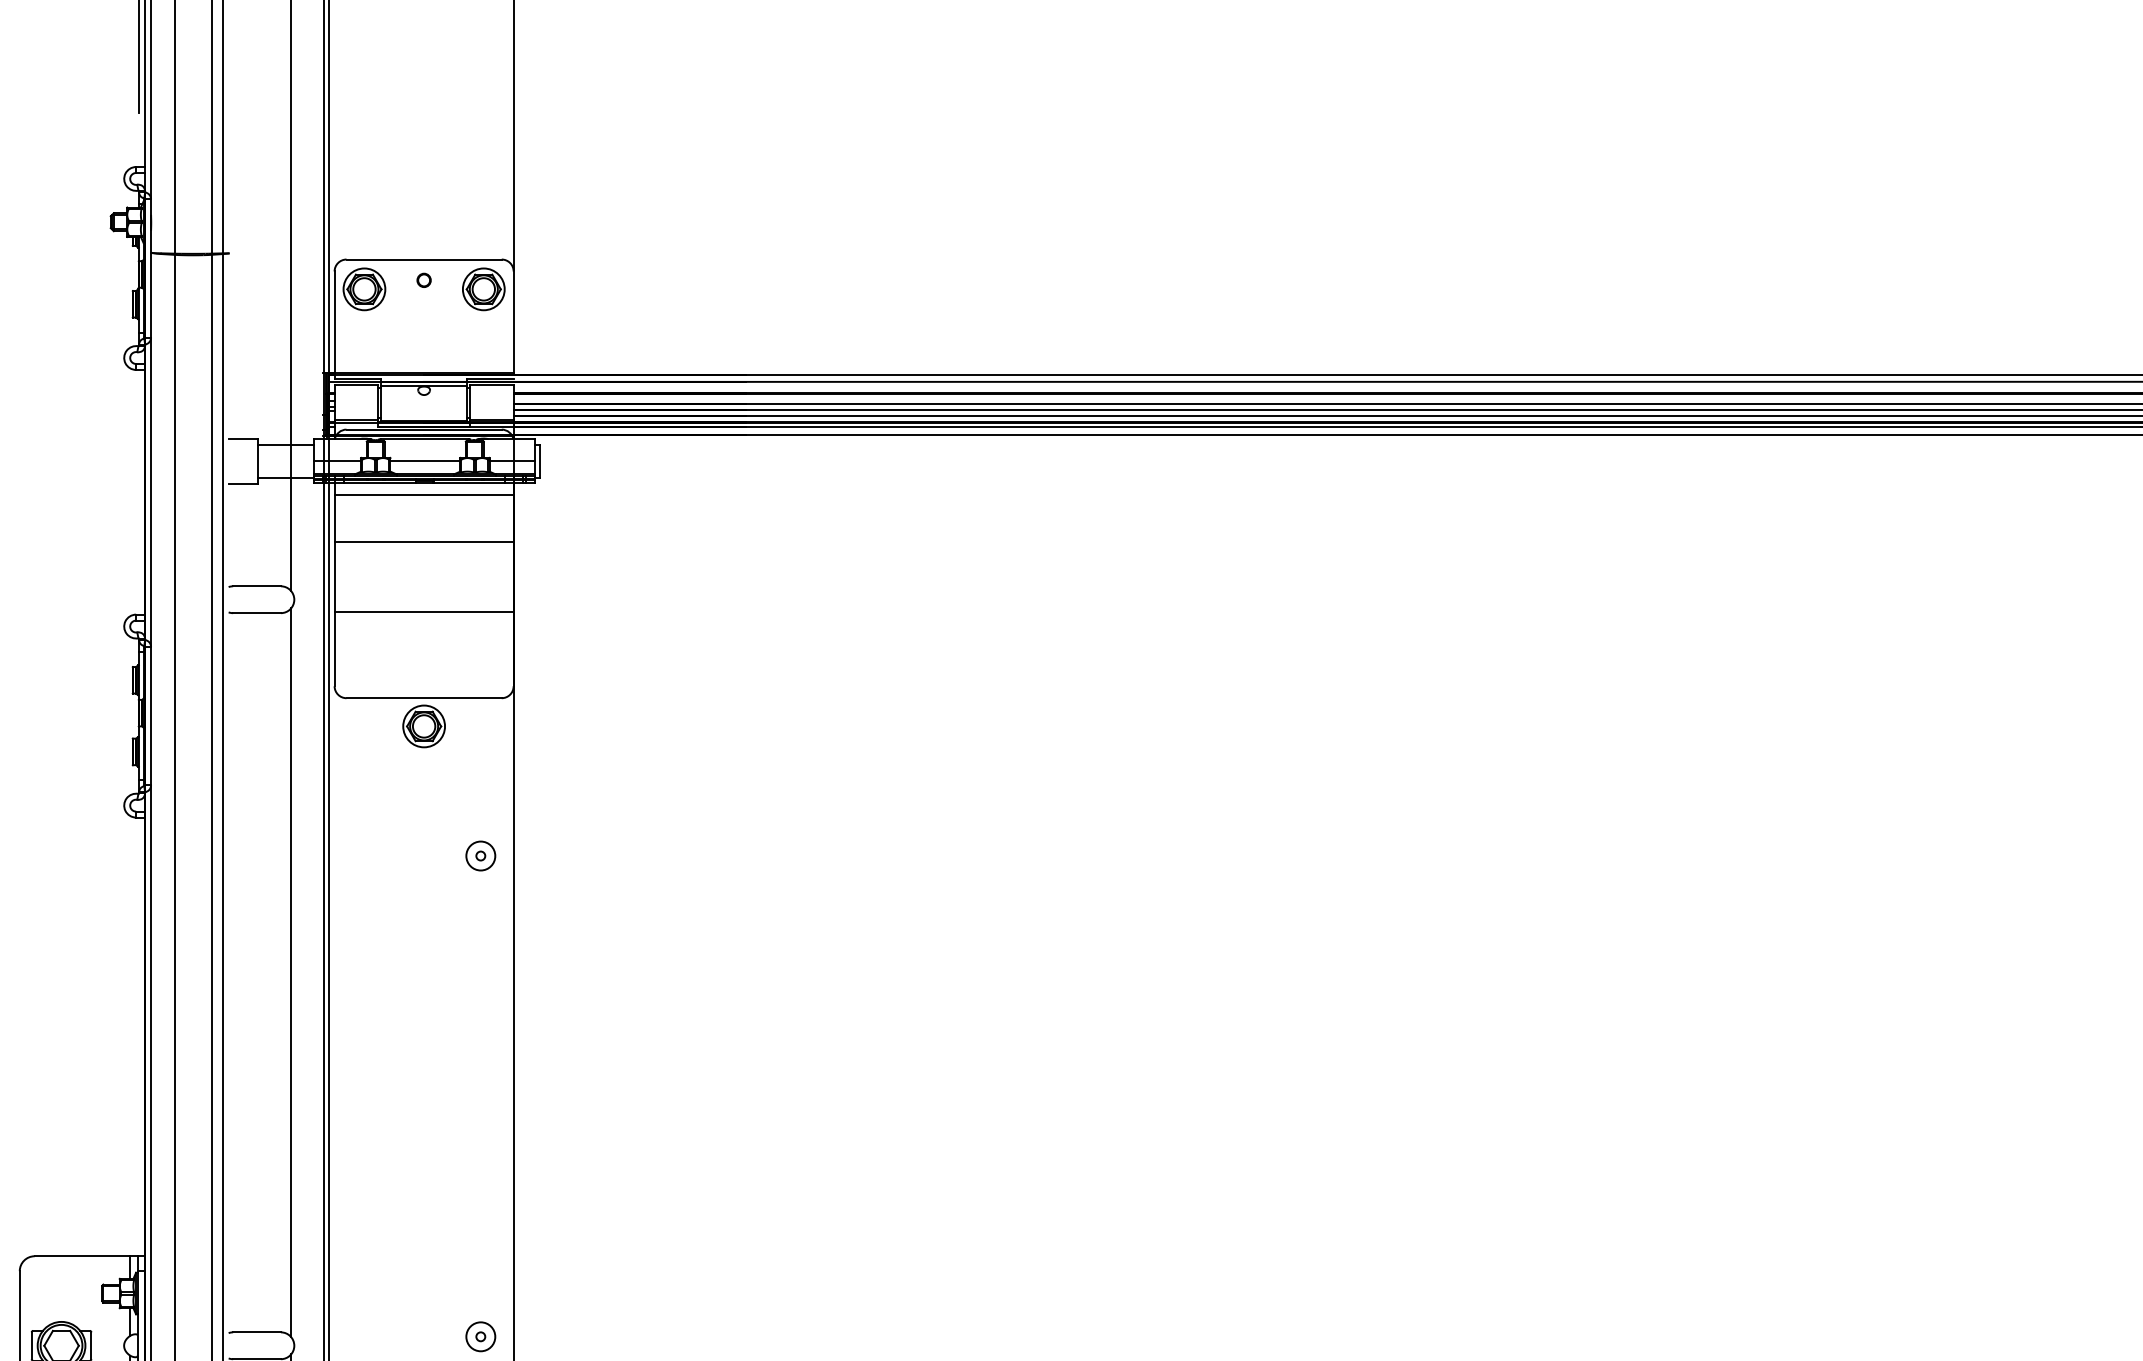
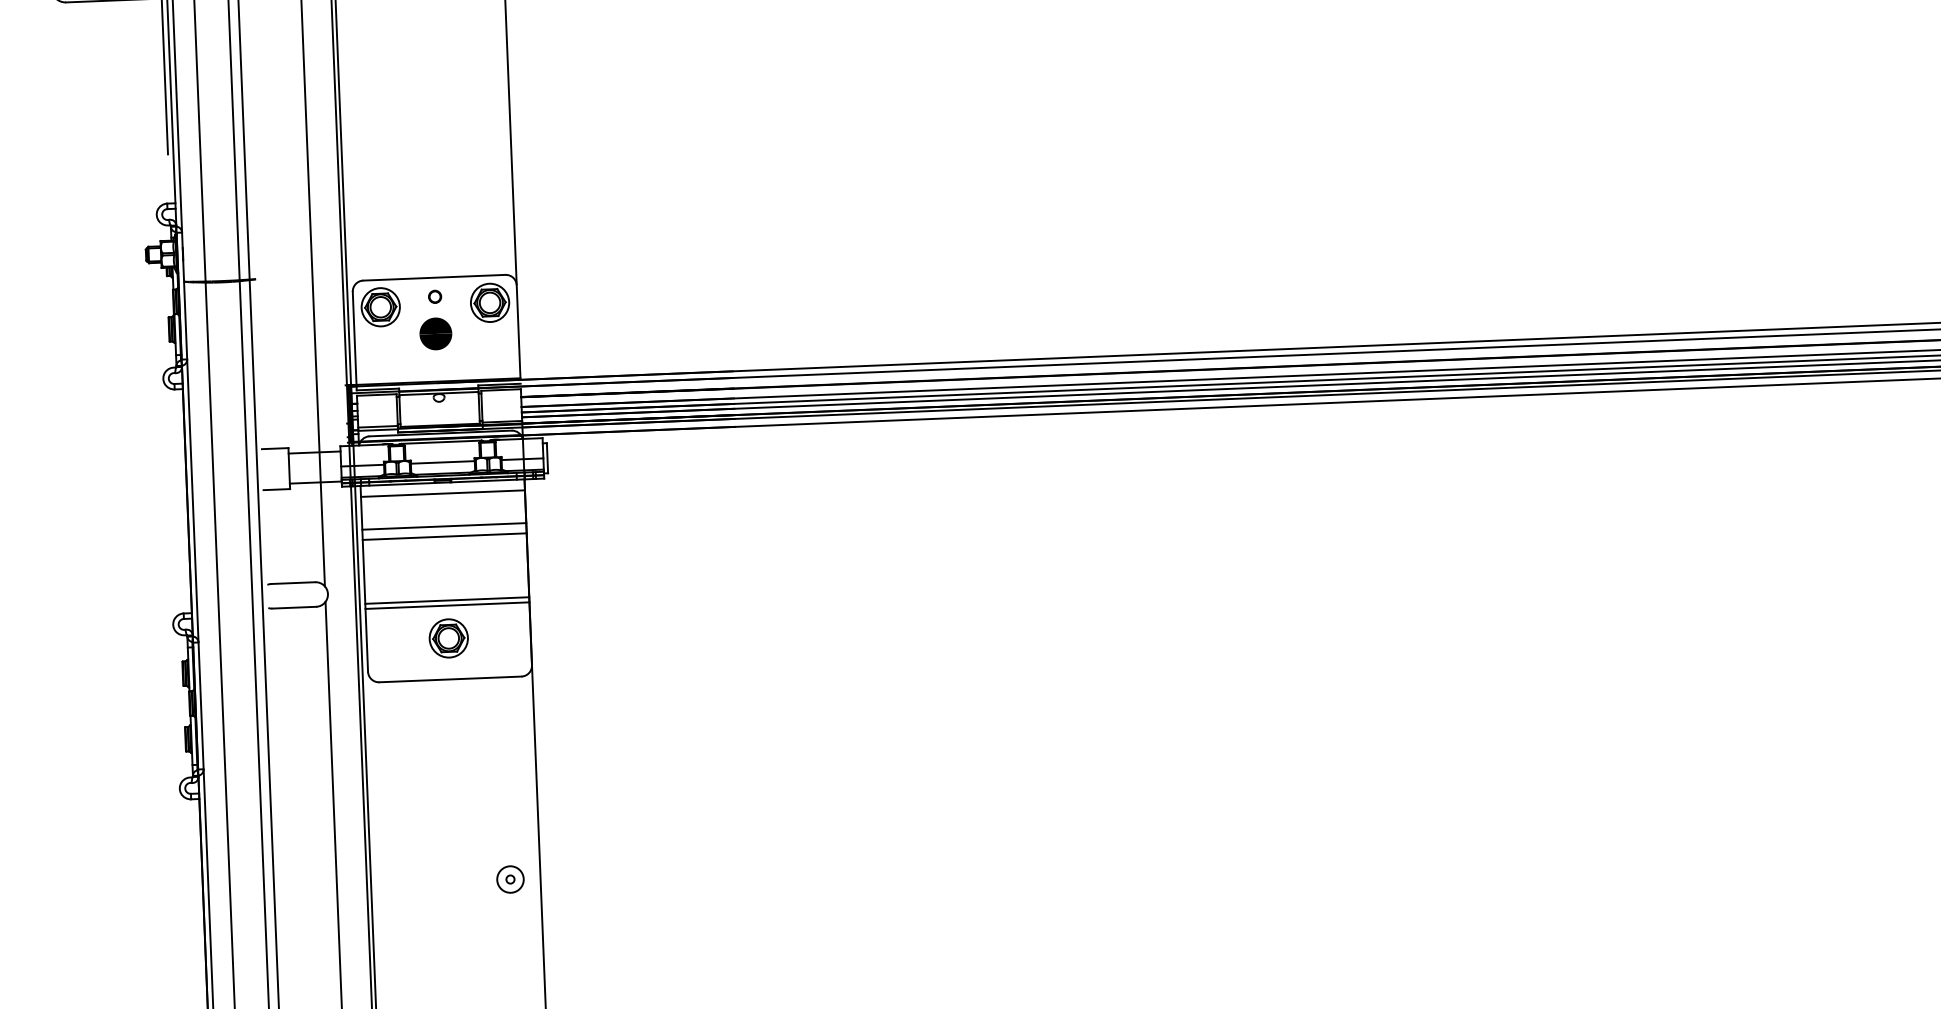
part: (423, 320) -> (435, 333), added
line: (423, 531) -> (443, 526), added
line: (423, 617) -> (446, 605), added
part: (423, 726) -> (448, 638), moved
part: (480, 855) -> (510, 879), moved

